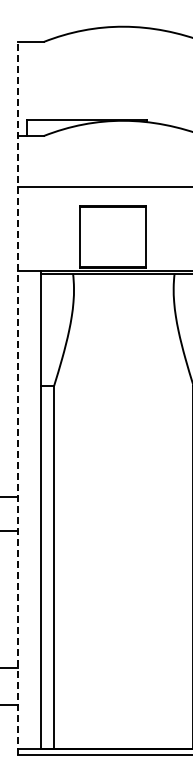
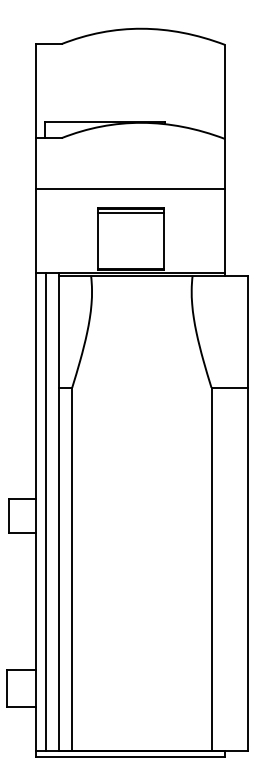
line: (112, 210) -> (130, 212), added
line: (18, 397) -> (36, 399), dashed -> solid
line: (28, 509) -> (46, 511), added

